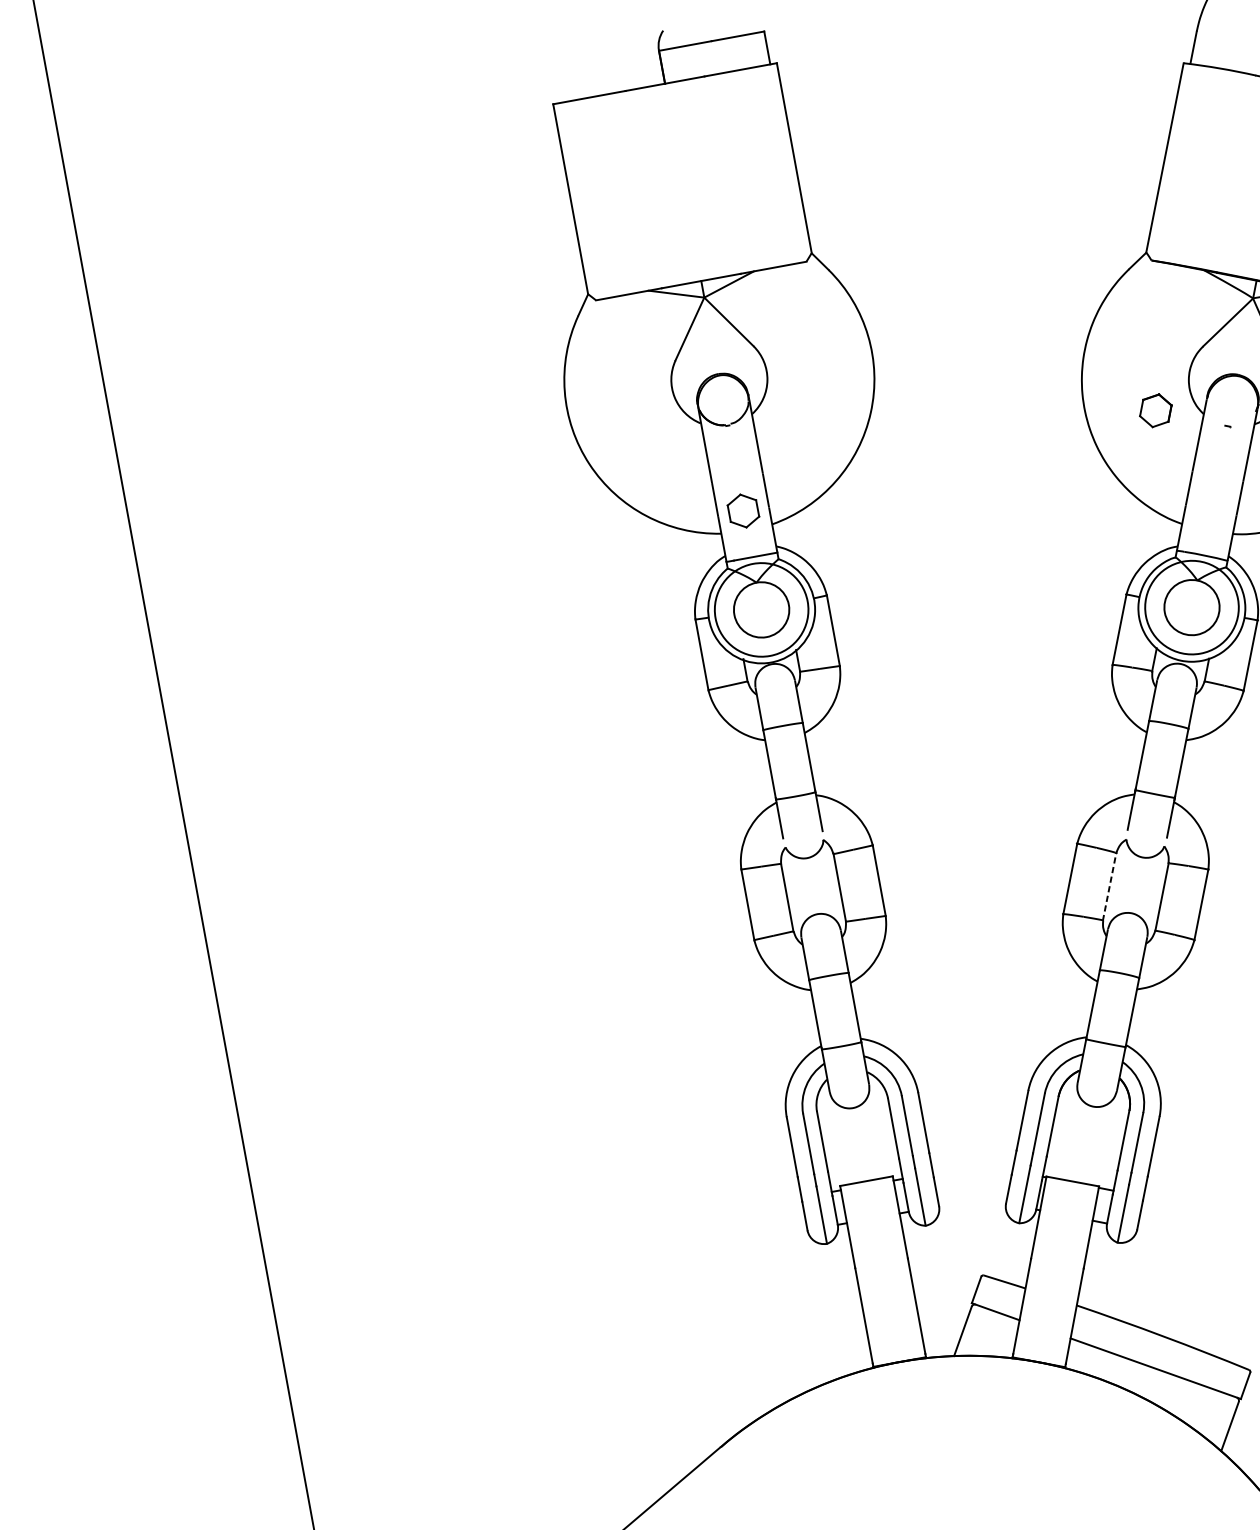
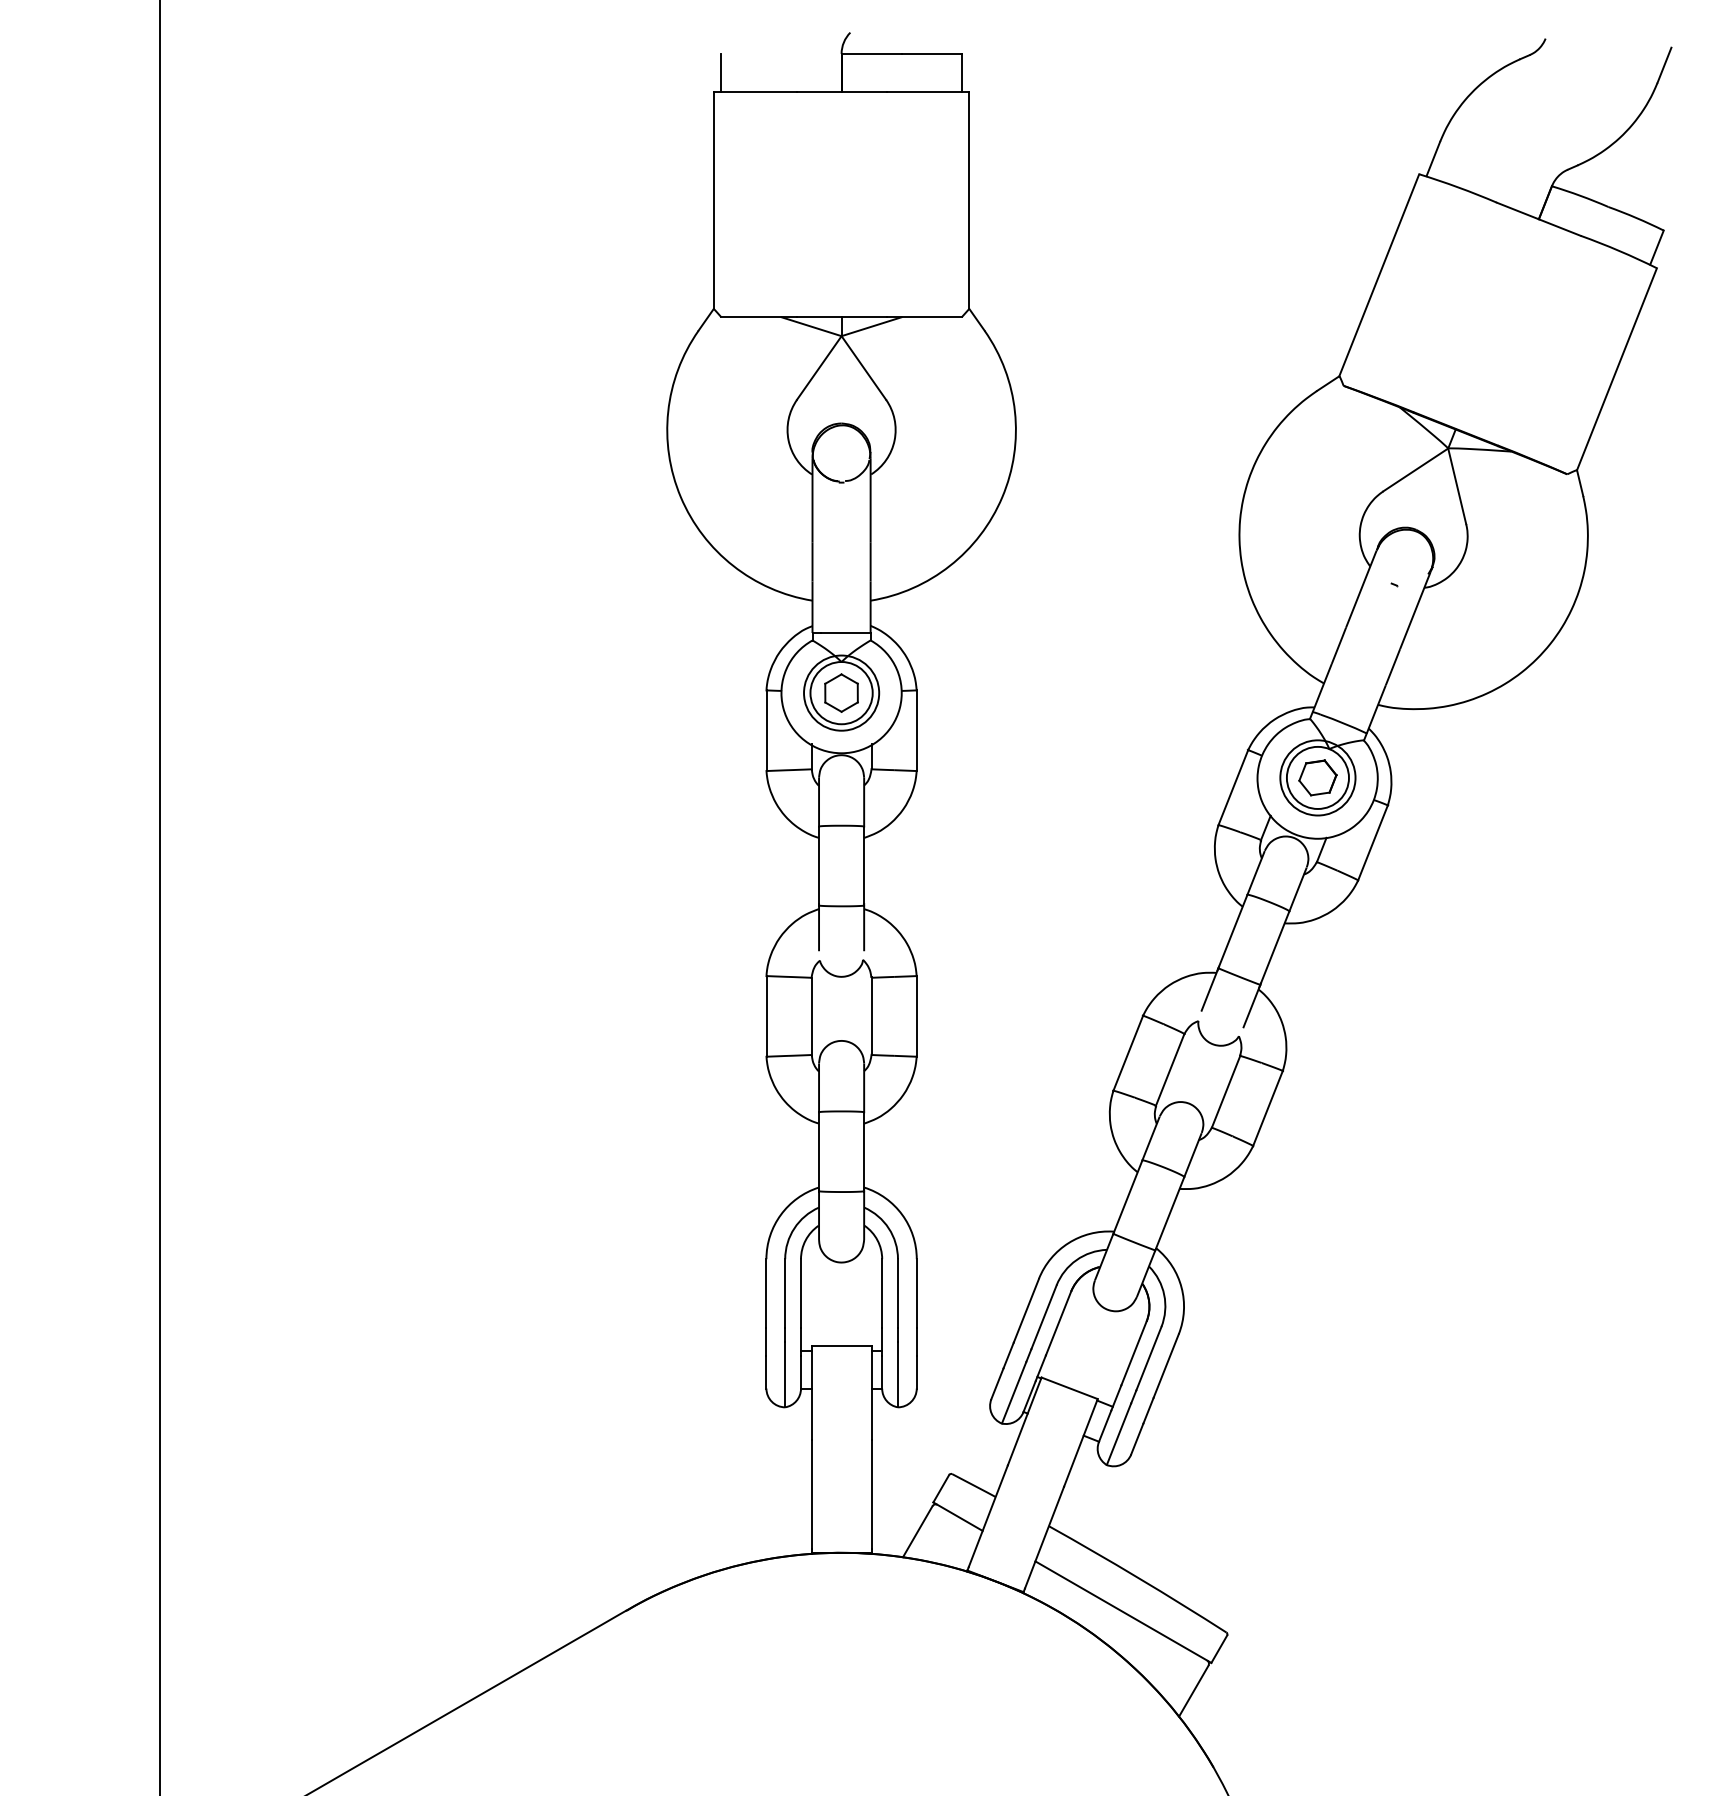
line: (556, 86) -> (721, 72), added
part: (1155, 410) -> (1317, 777), moved
part: (743, 510) -> (841, 692), moved
circle: (1191, 607) -> (1317, 777), size x0.71
circle: (761, 609) -> (841, 692), size x0.71
line: (1109, 887) -> (1170, 1070), dashed -> solid

